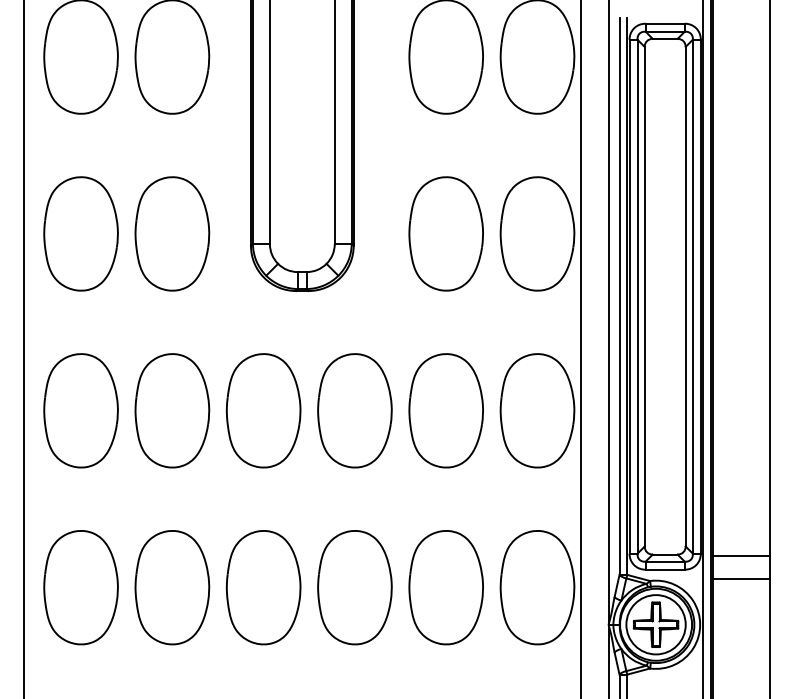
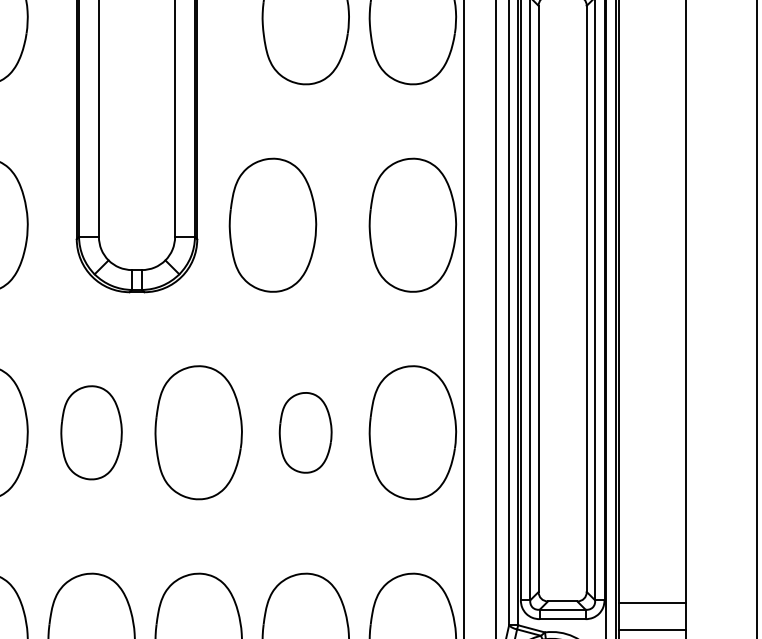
part: (445, 233) -> (272, 224), moved
part: (263, 410) -> (91, 432), size x0.7
part: (445, 410) -> (304, 432), size x0.6

